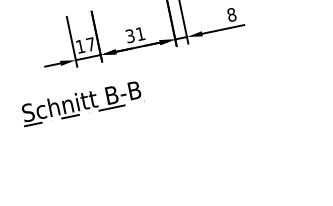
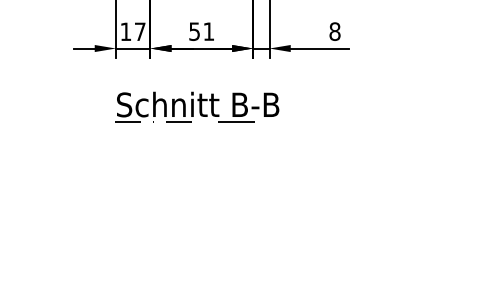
text: (130, 36) -> (194, 31), 31 -> 51
part: (81, 102) -> (197, 106), moved

